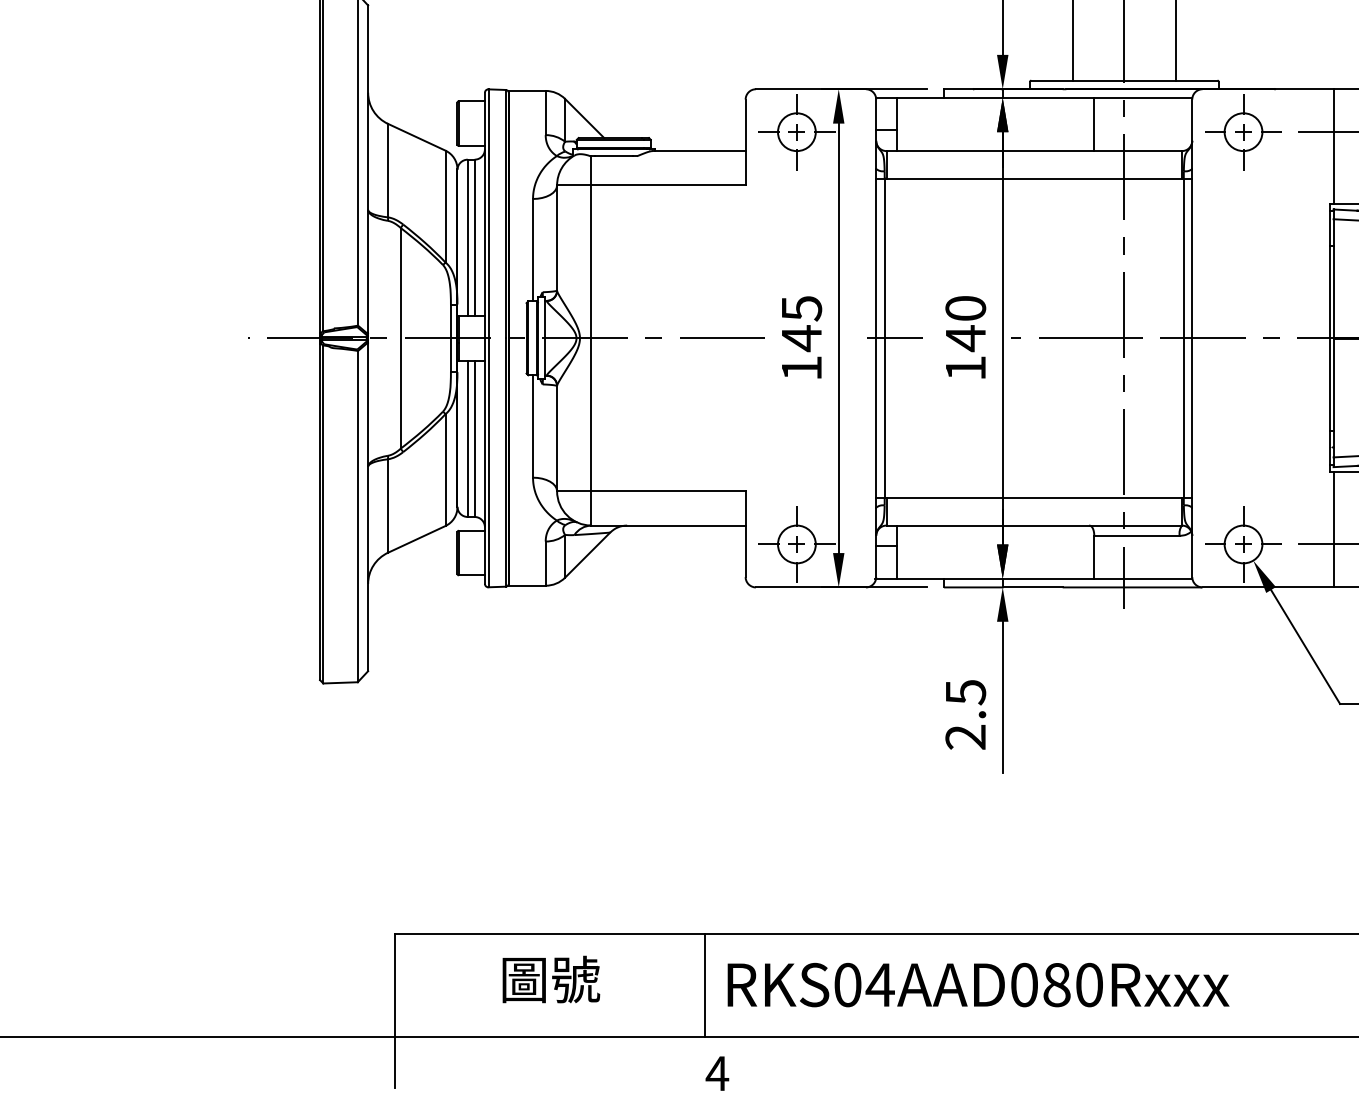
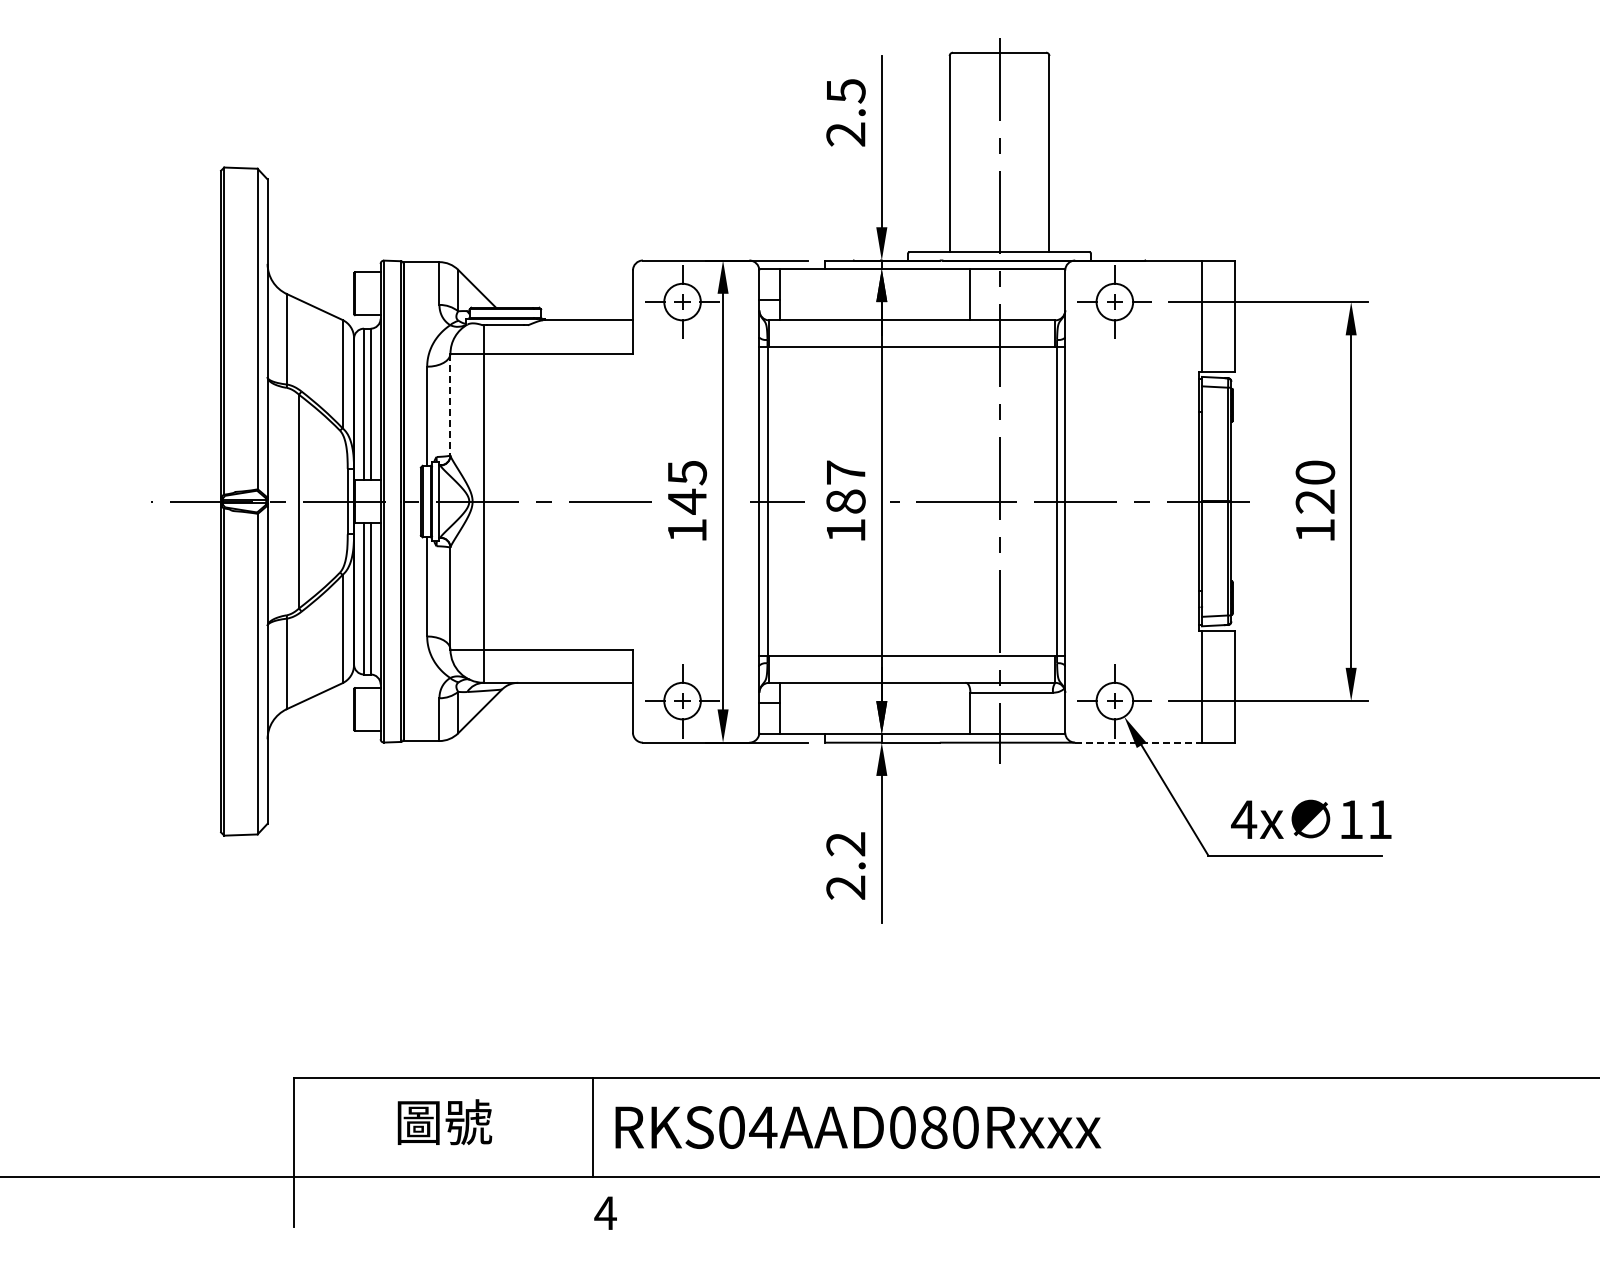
line: (557, 239) -> (450, 405), solid -> dashed
text: (965, 323) -> (845, 487), 140 -> 187
line: (1268, 587) -> (1139, 742), solid -> dashed
text: (965, 692) -> (845, 844), 2.5 -> 2.2

